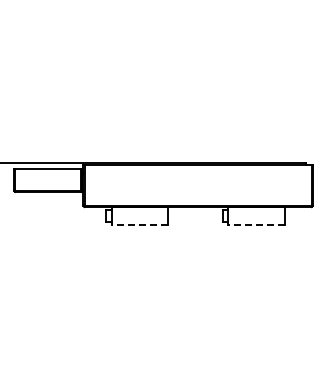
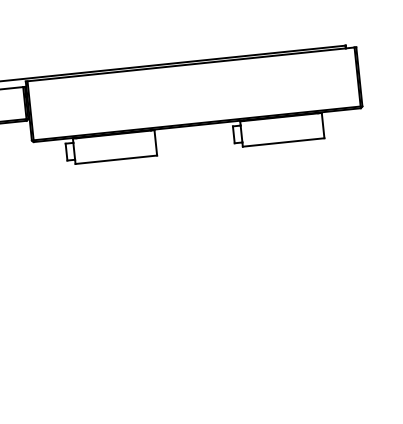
line: (139, 225) -> (115, 160), dashed -> solid
line: (255, 225) -> (282, 143), dashed -> solid

